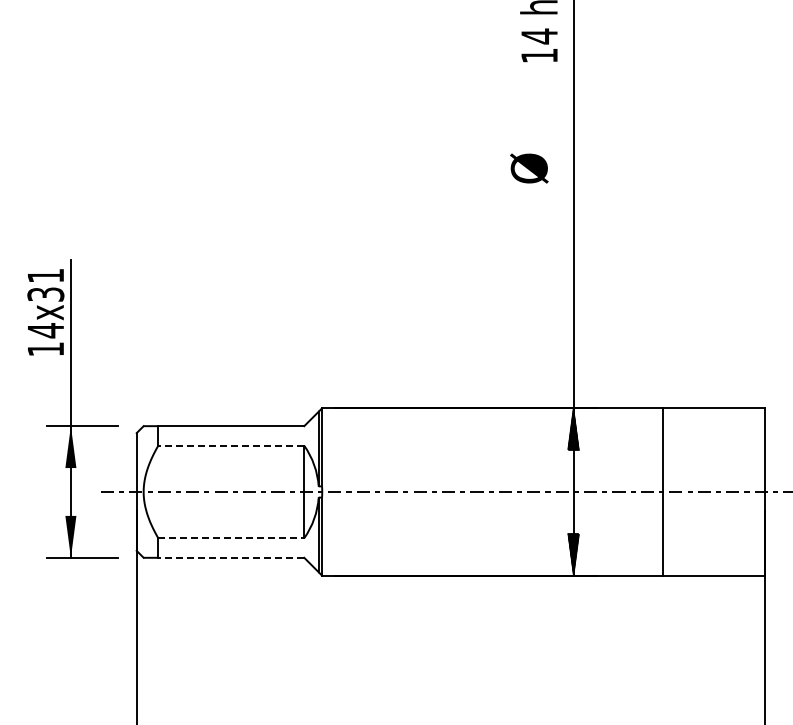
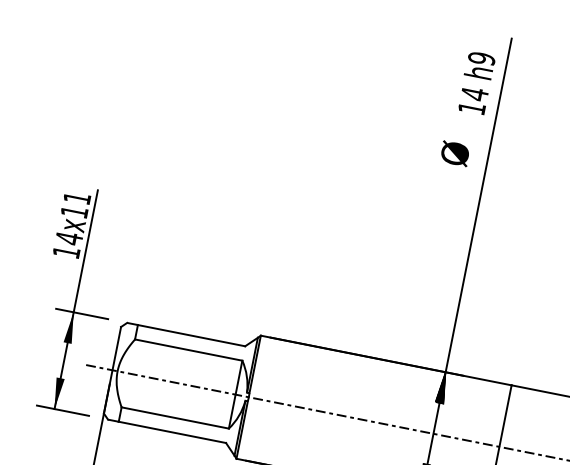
text: (529, 168) -> (455, 153), moved
text: (45, 294) -> (74, 211), 14x31 -> 14x11
line: (230, 445) -> (188, 349), dashed -> solid
line: (231, 538) -> (175, 418), dashed -> solid
line: (230, 557) -> (171, 432), dashed -> solid

